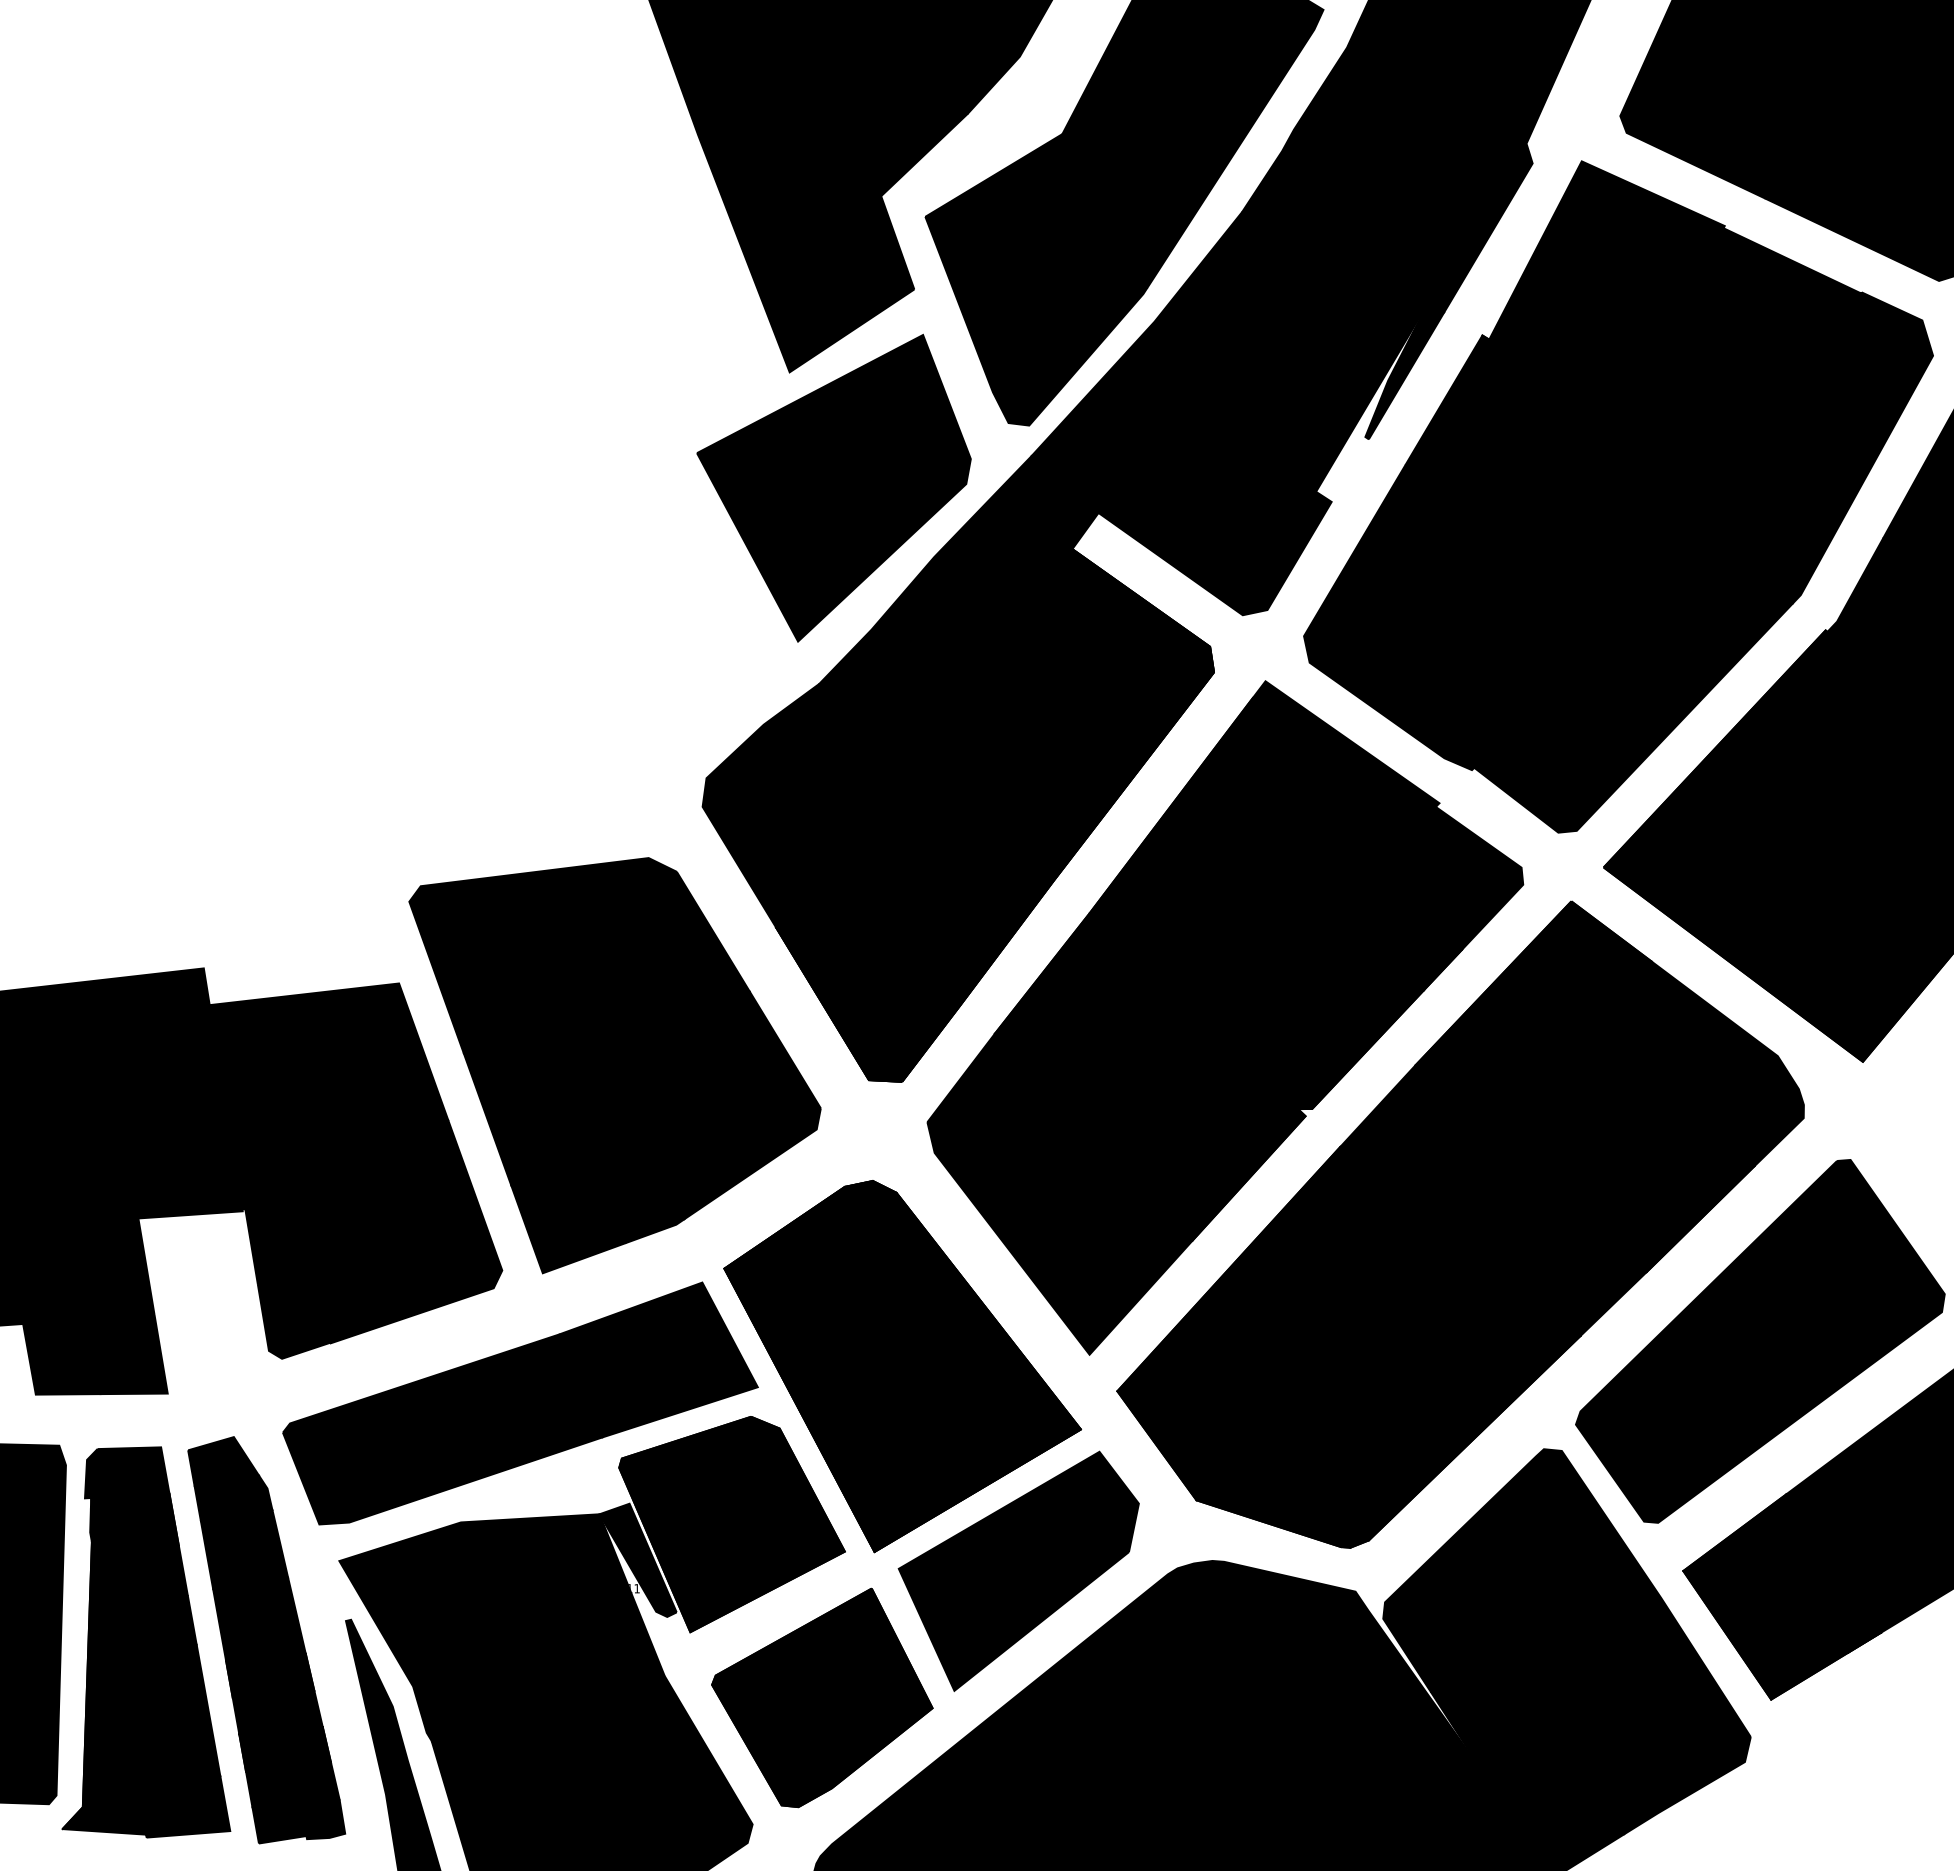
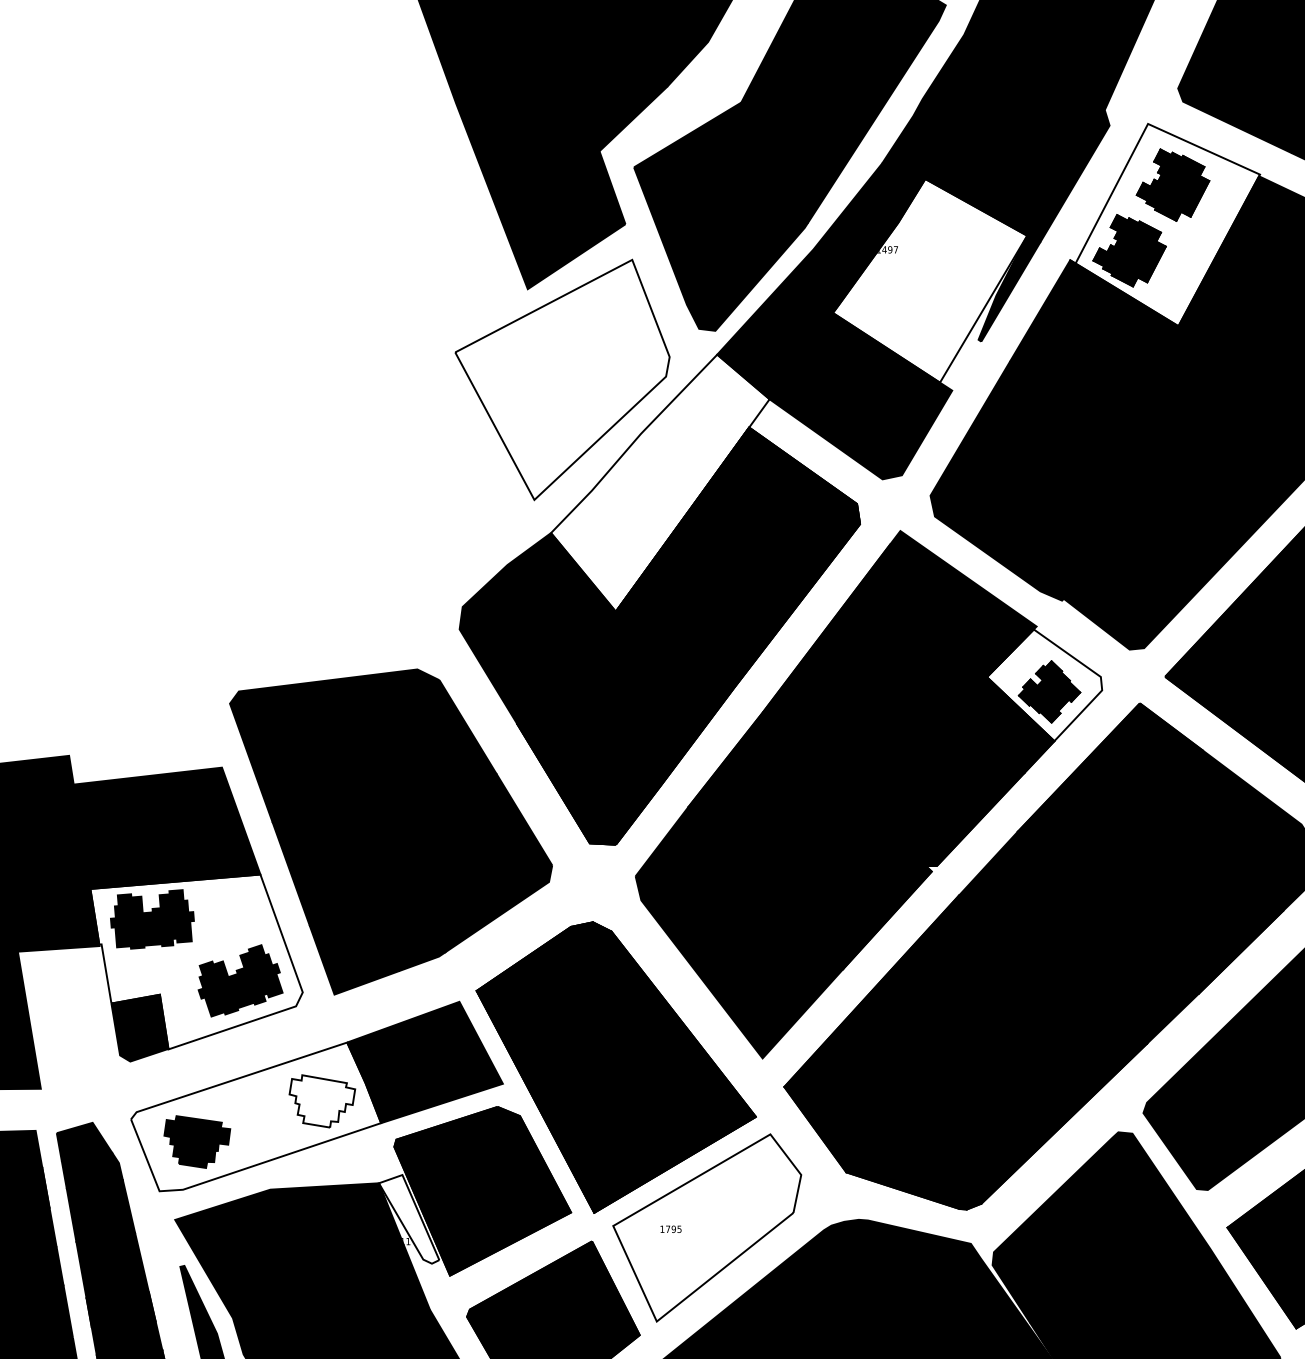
fill: (1606, 290) -> (1167, 225), removed
fill: (1303, 361) -> (930, 280), removed
fill: (833, 487) -> (562, 379), removed
fill: (958, 619) -> (660, 482), removed
fill: (1449, 877) -> (1044, 684), removed
fill: (366, 1231) -> (196, 961), removed
fill: (527, 1409) -> (322, 1101), removed
fill: (442, 1429) -> (255, 1116), removed
fill: (637, 1559) -> (408, 1218), removed
fill: (1018, 1570) -> (706, 1227), removed

